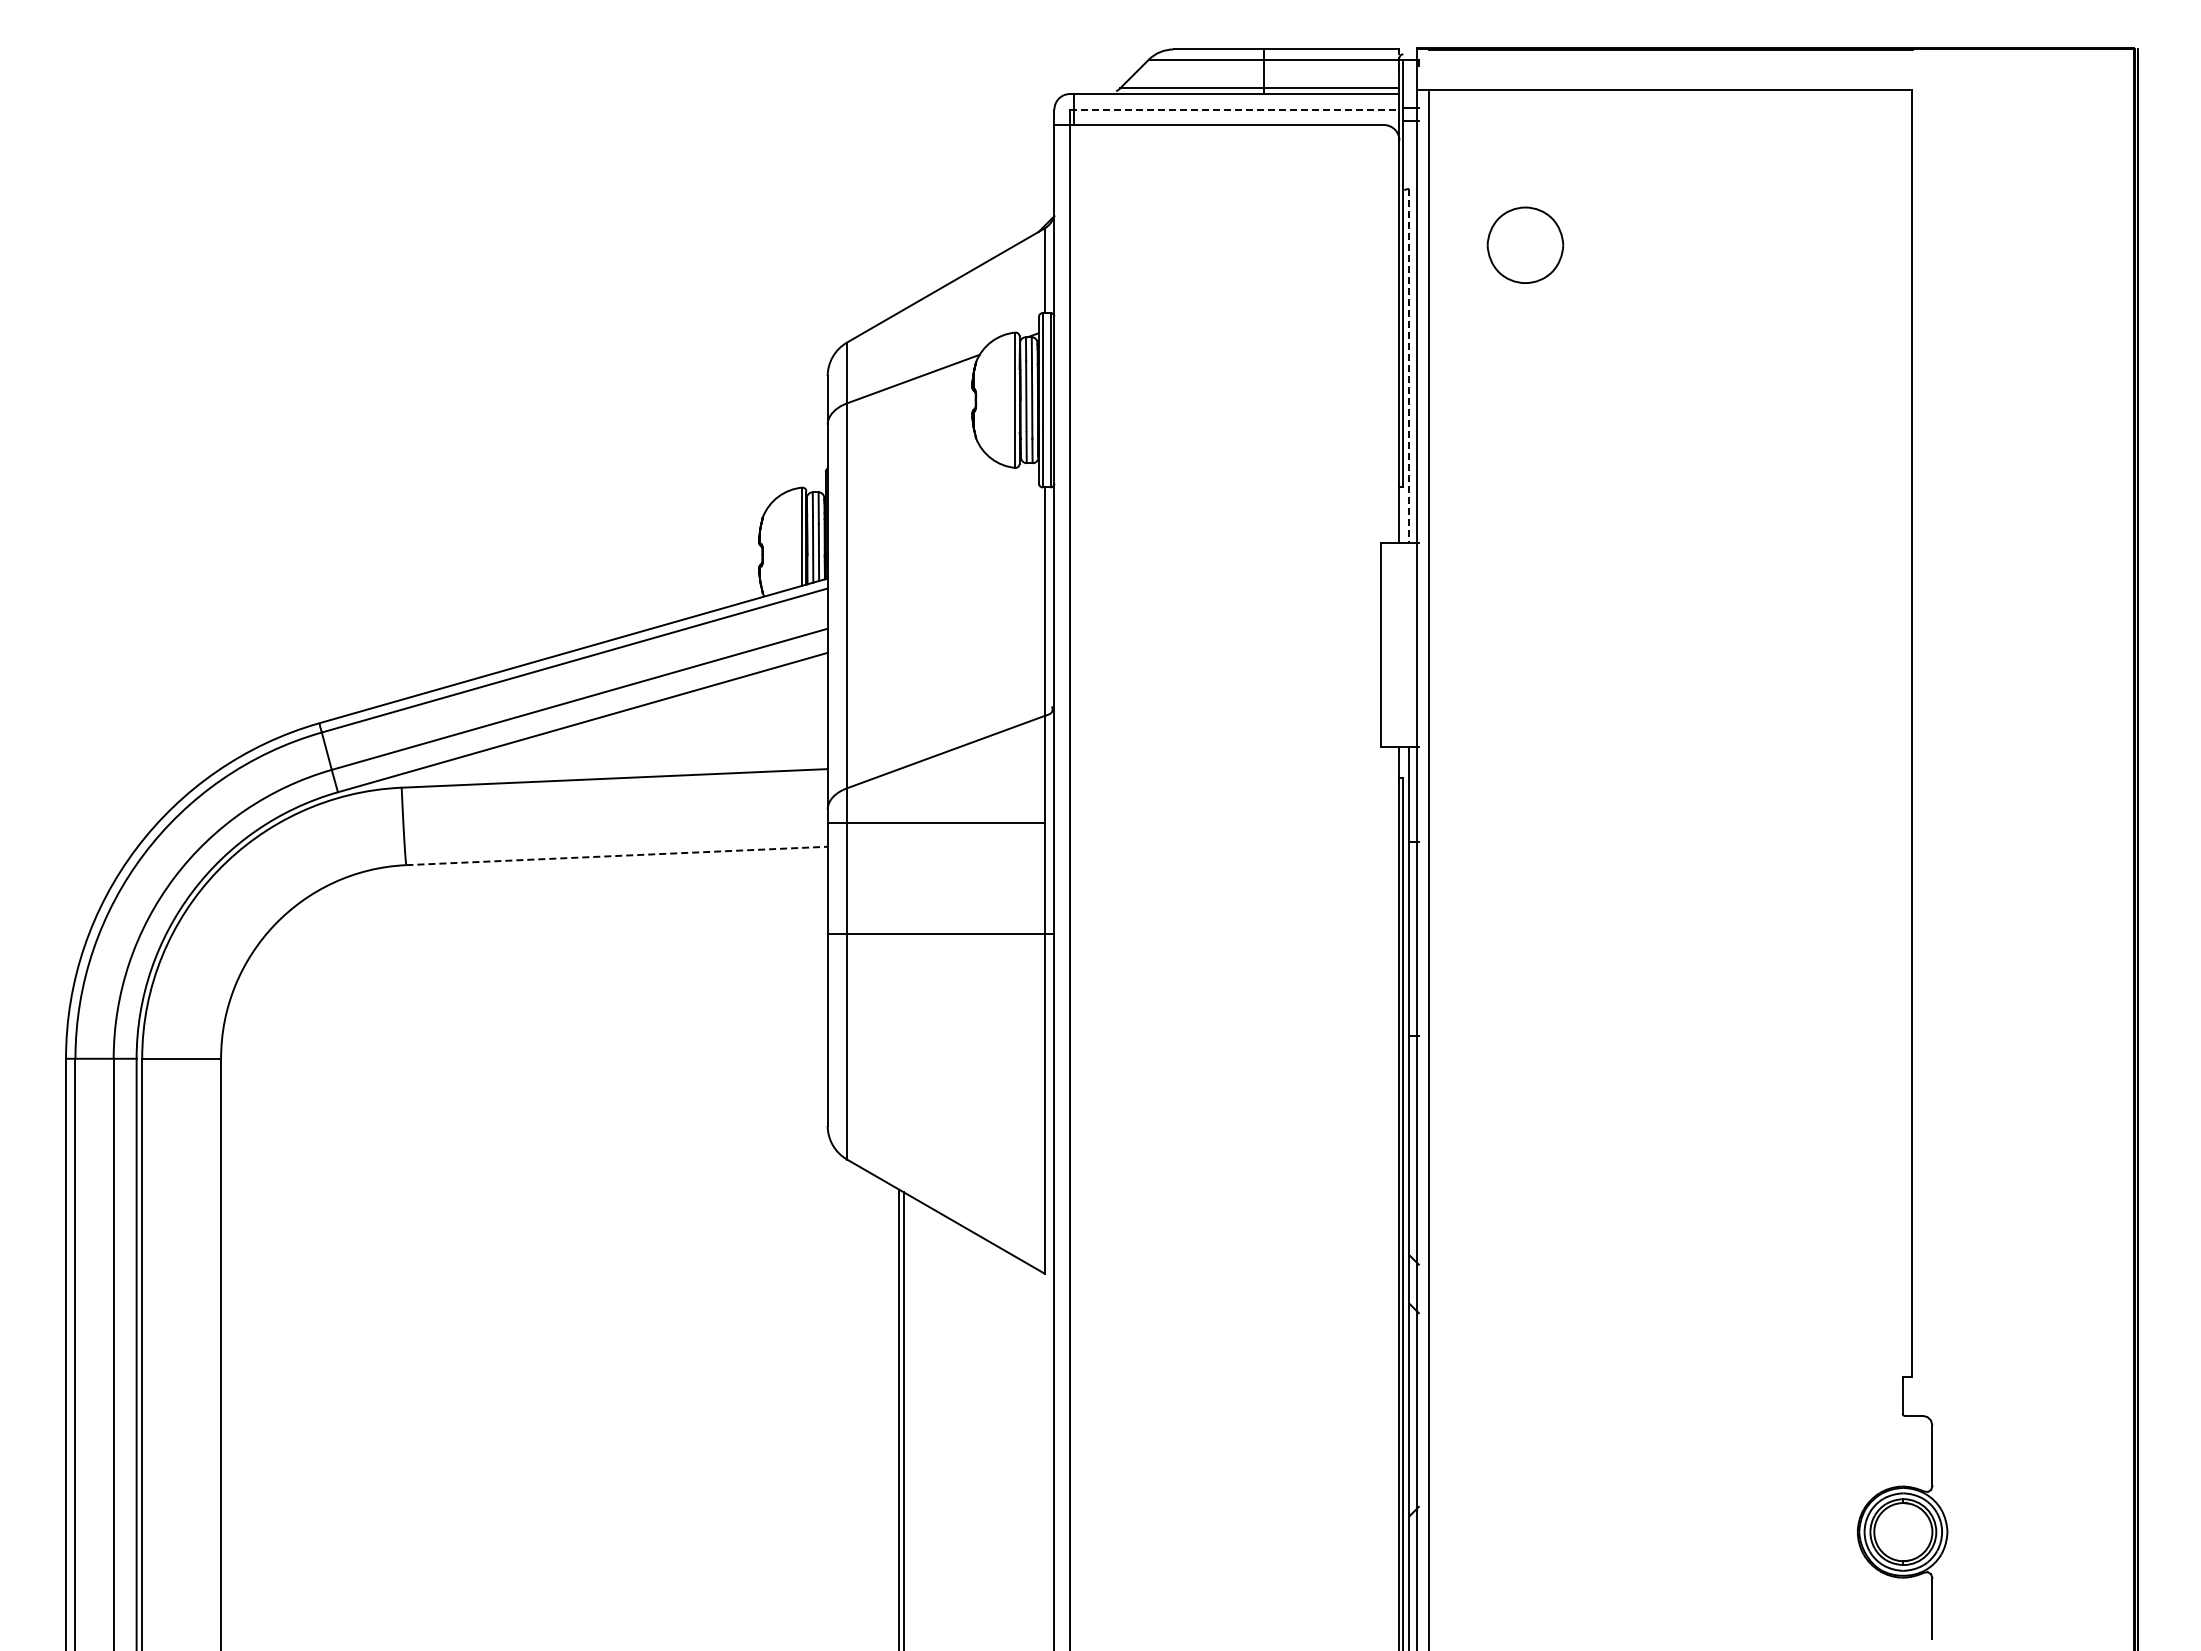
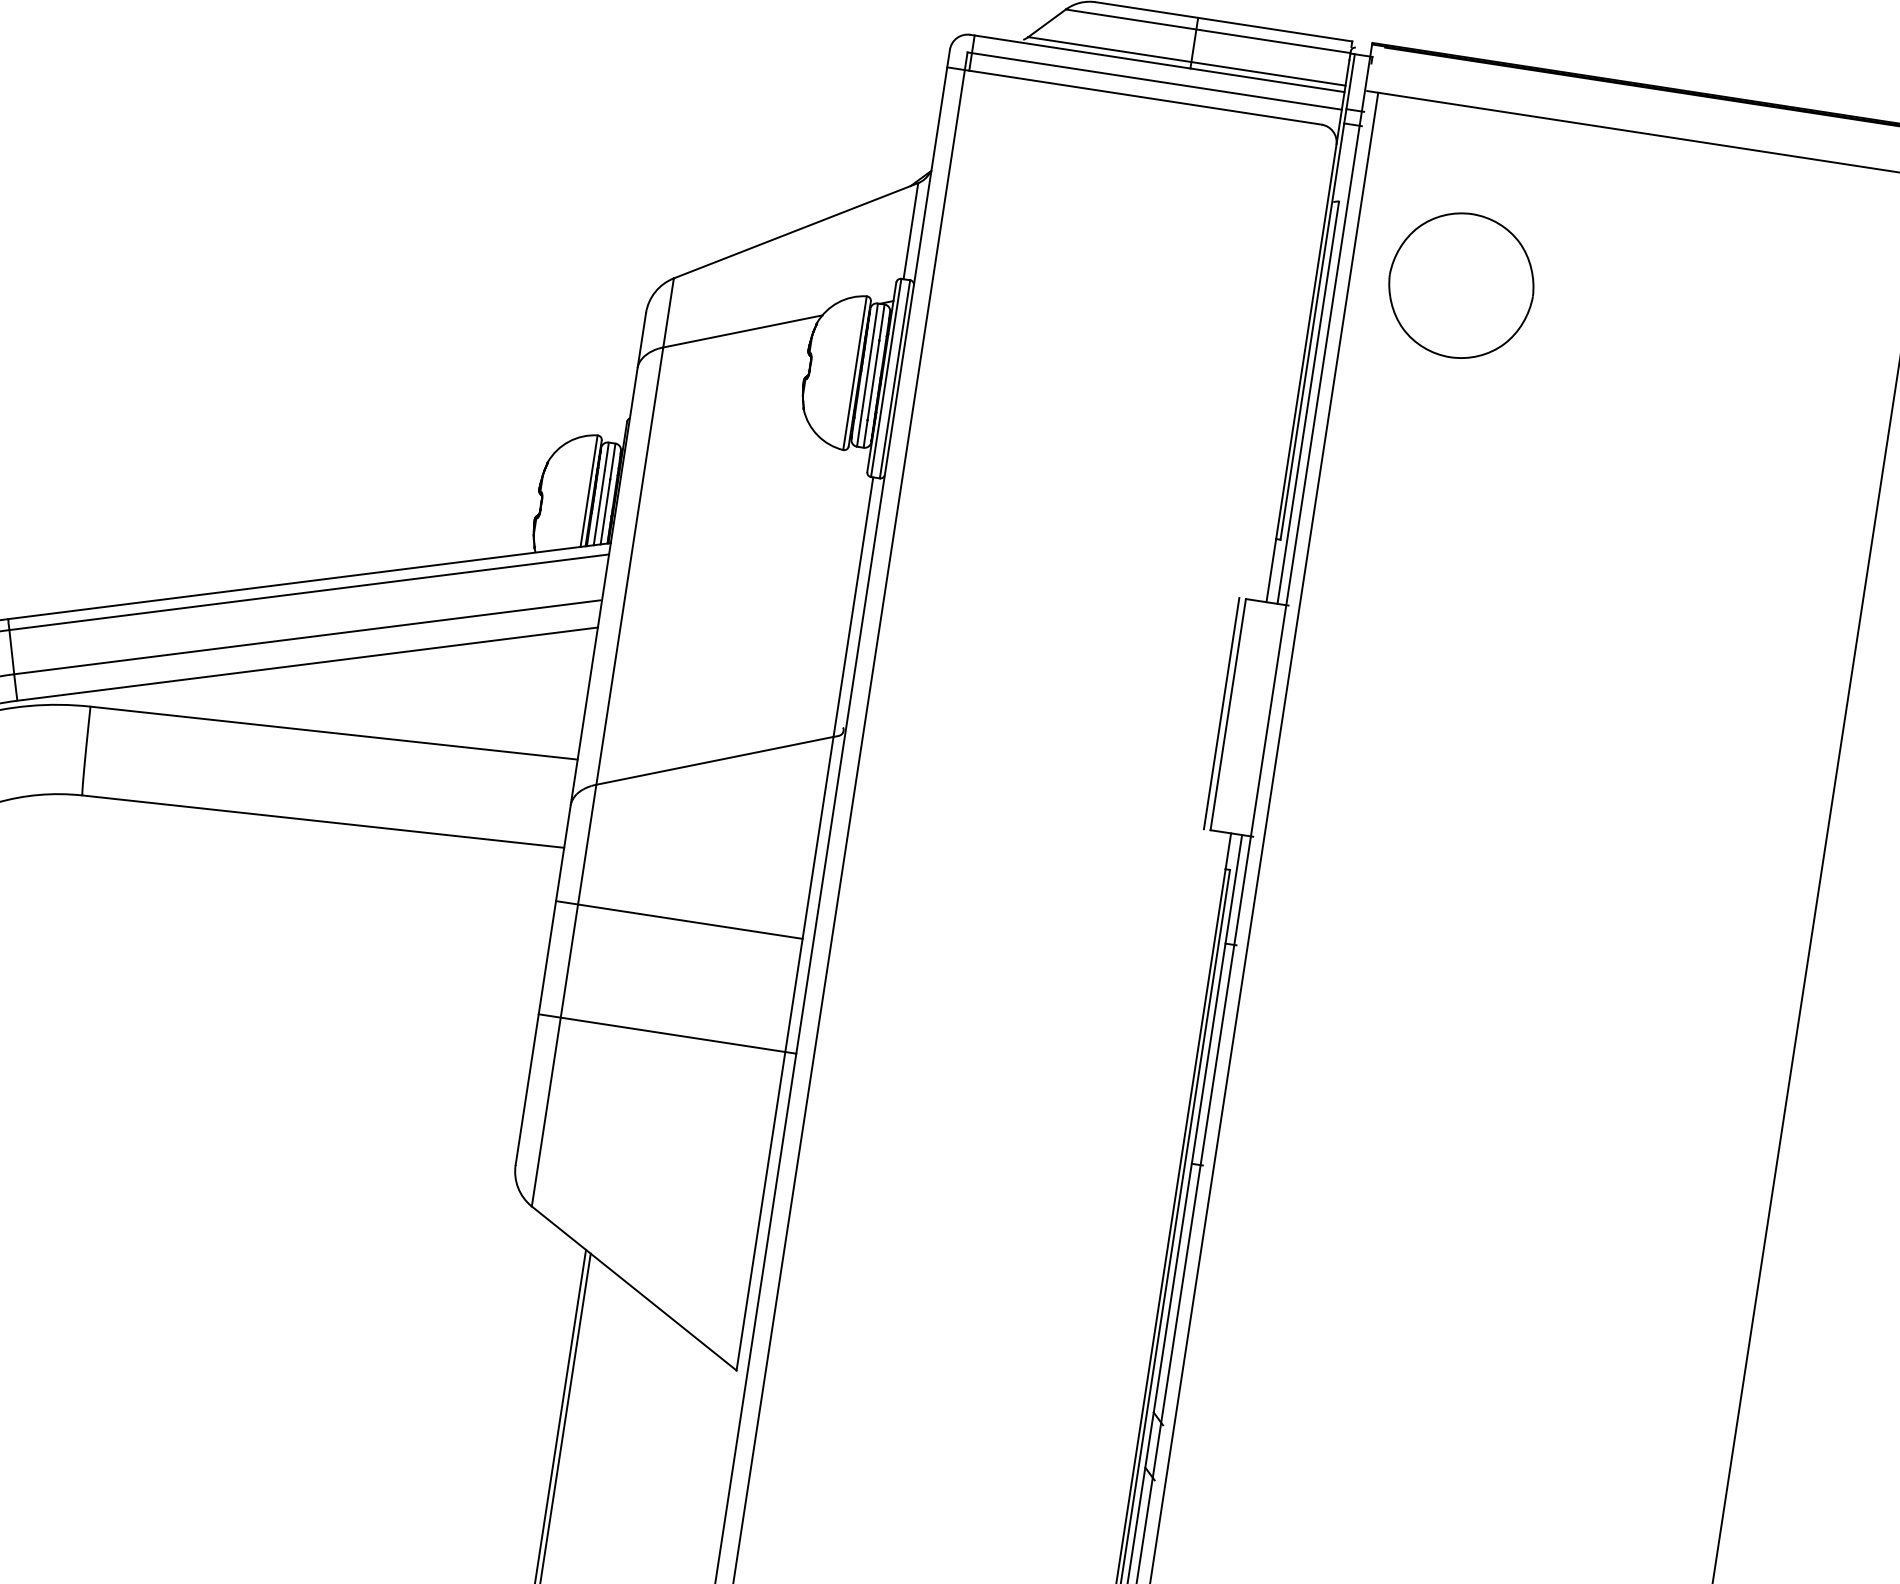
line: (1234, 109) -> (1154, 80), dashed -> solid
part: (1525, 245) -> (1461, 286), size x1.67
line: (1409, 366) -> (1308, 403), dashed -> solid
line: (1375, 644) -> (1221, 713), added
line: (935, 822) -> (678, 919), moved
line: (617, 855) -> (323, 821), dashed -> solid
line: (940, 934) -> (666, 1034), moved

